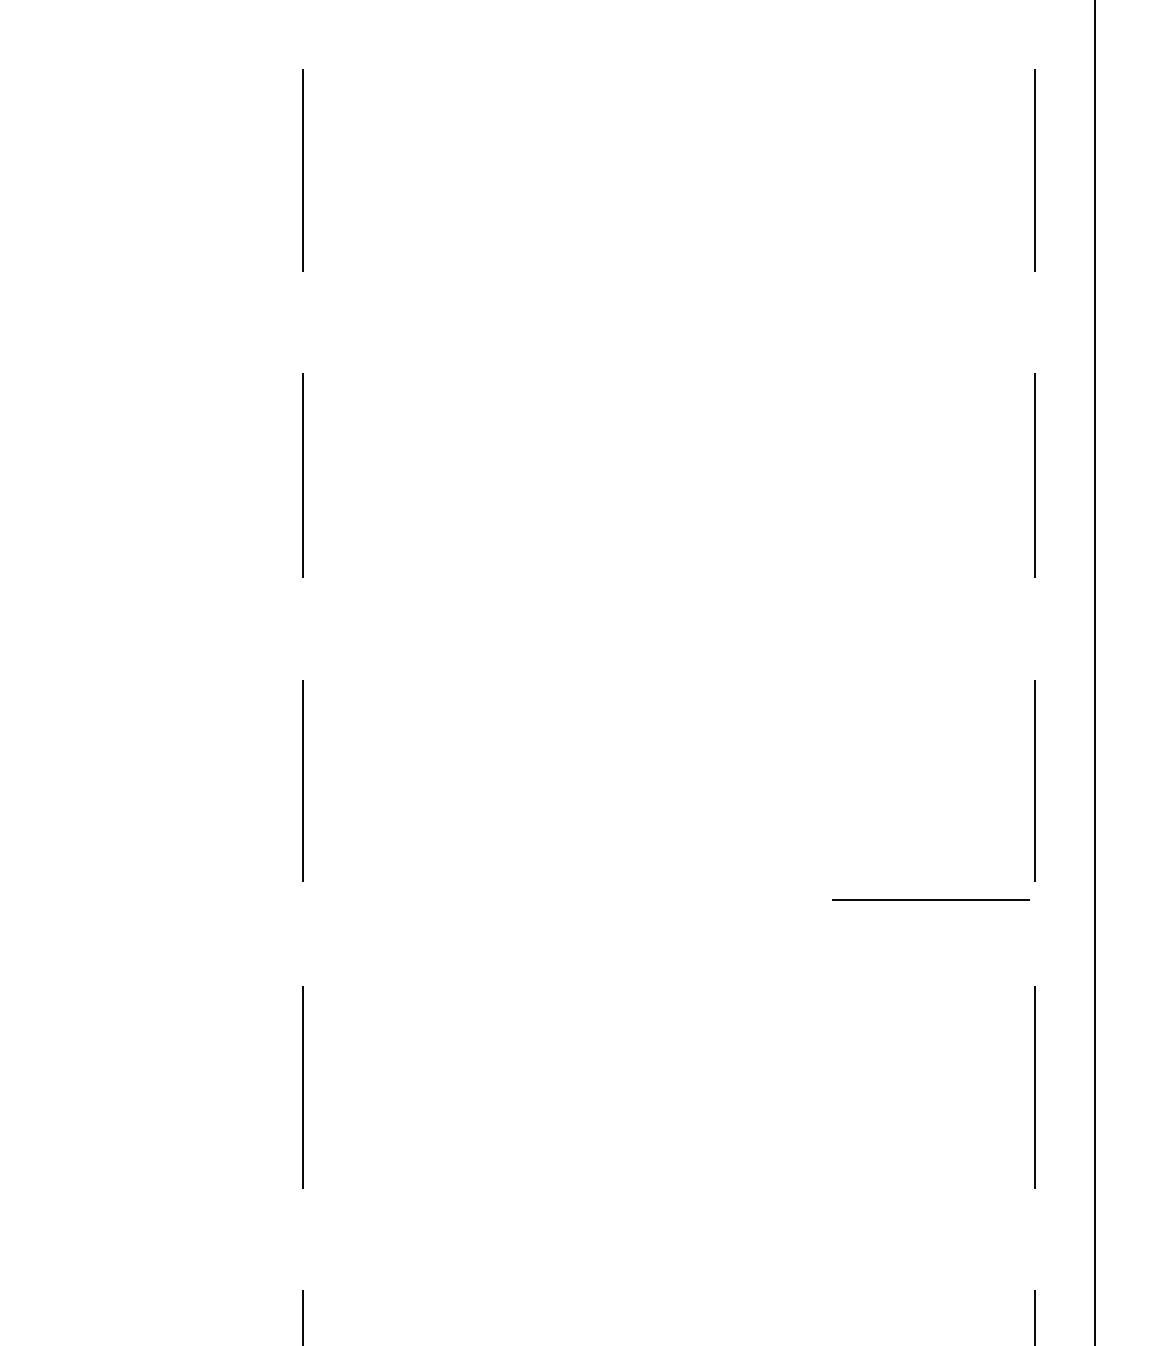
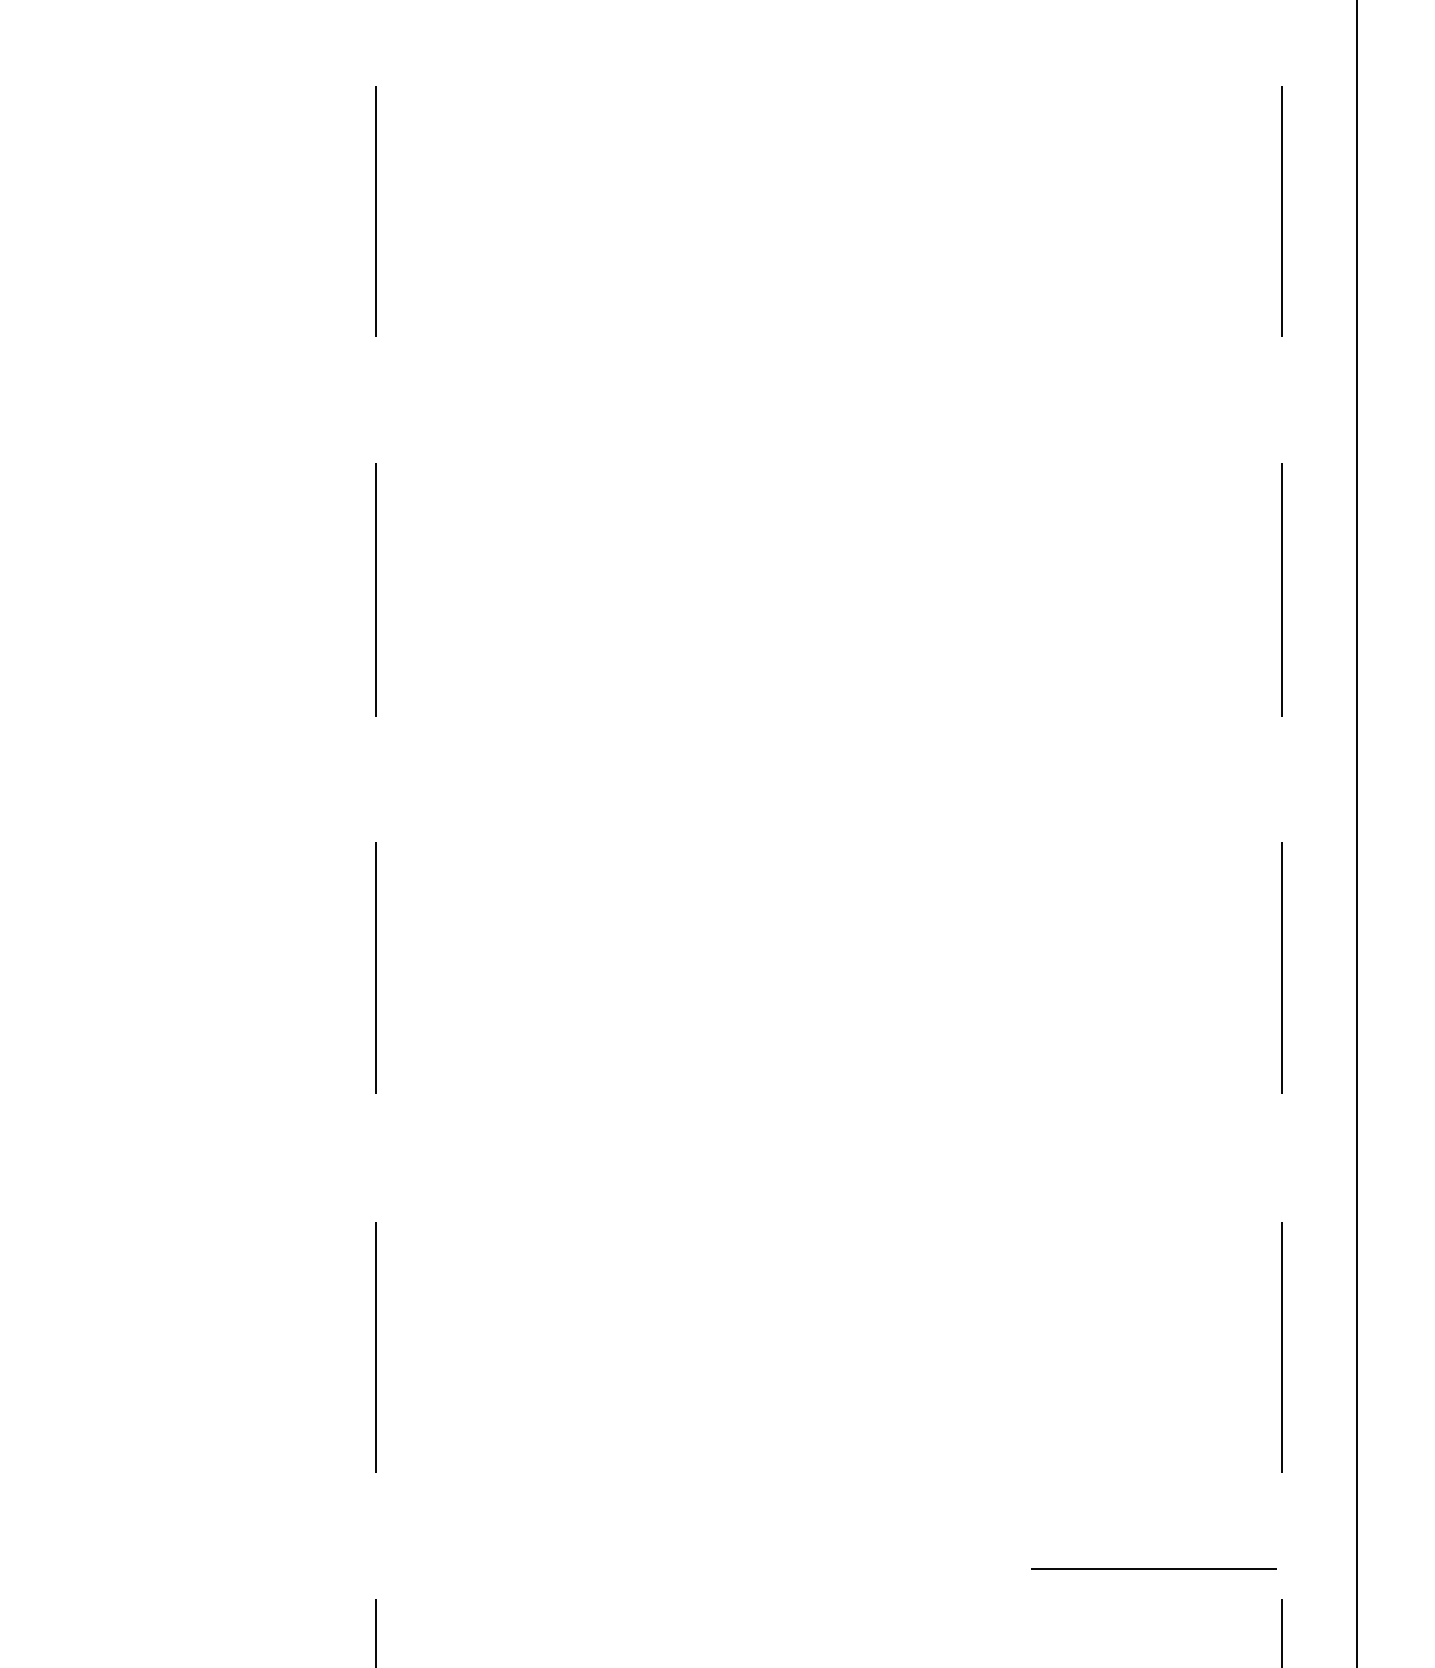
line: (930, 899) -> (1153, 1568), moved

